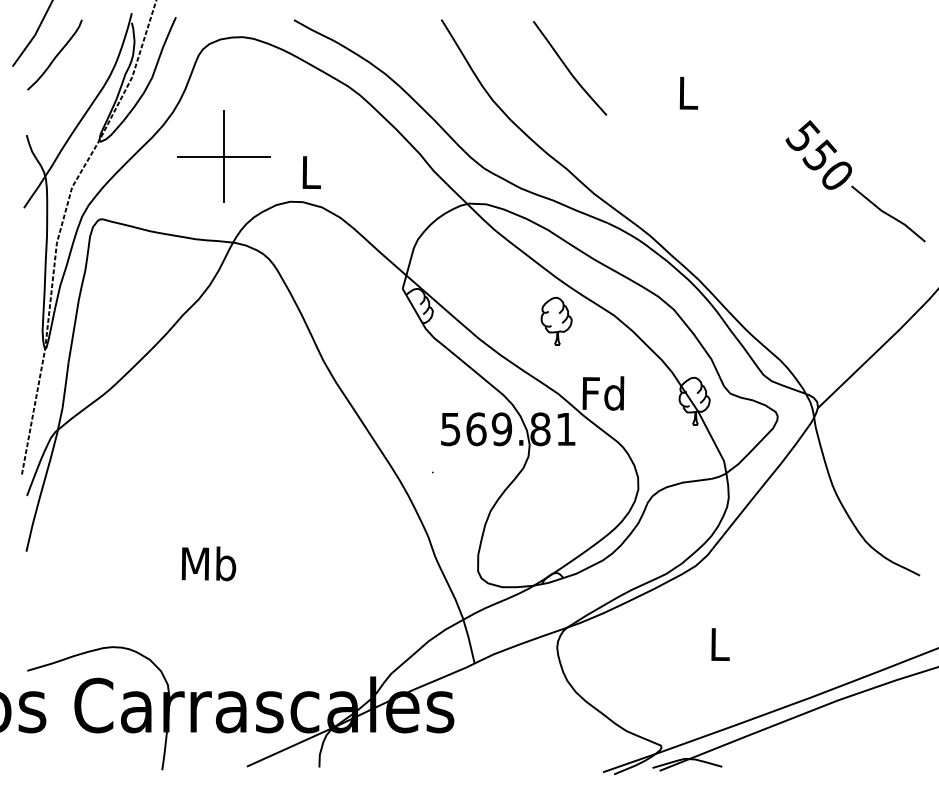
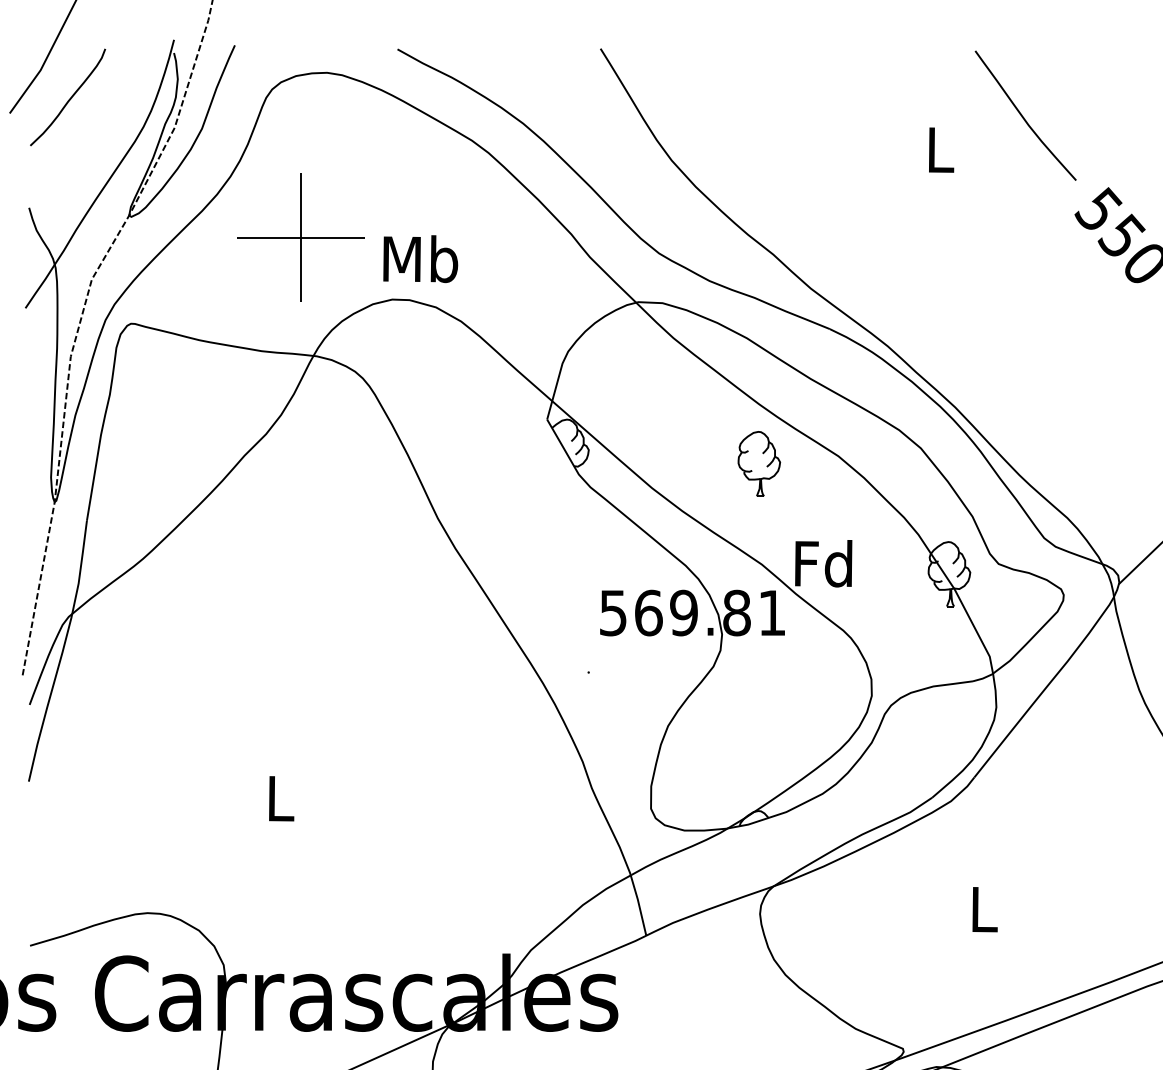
curve: (569, 69) -> (1024, 117), moved
text: (310, 172) -> (420, 259), L -> Mb
text: (208, 563) -> (279, 797), Mb -> L

